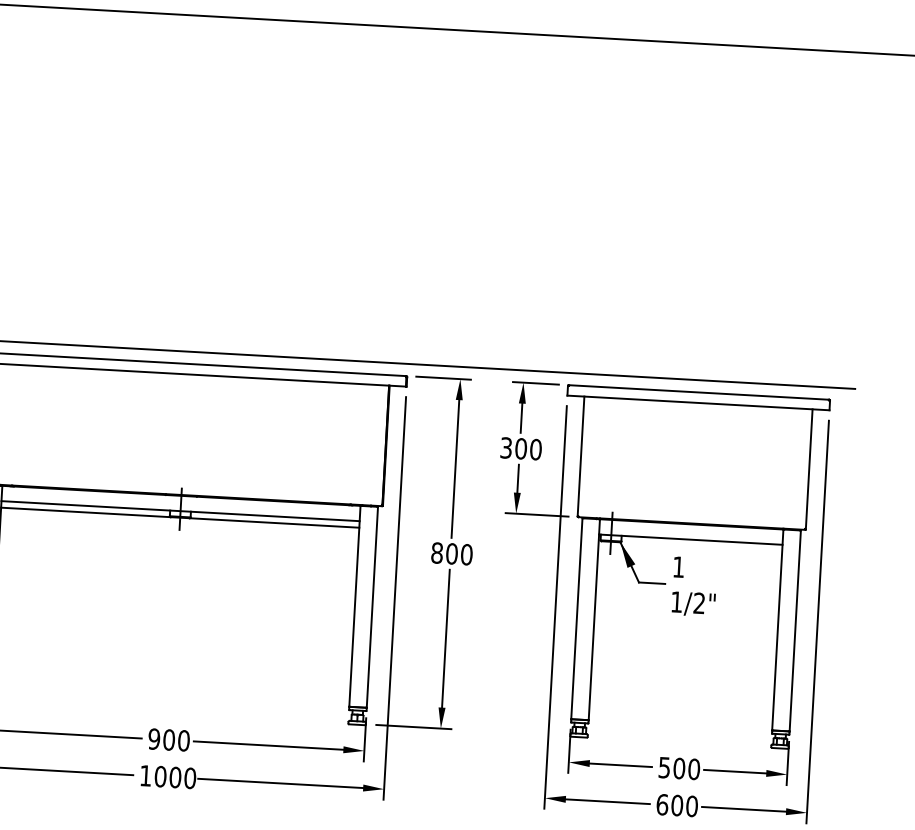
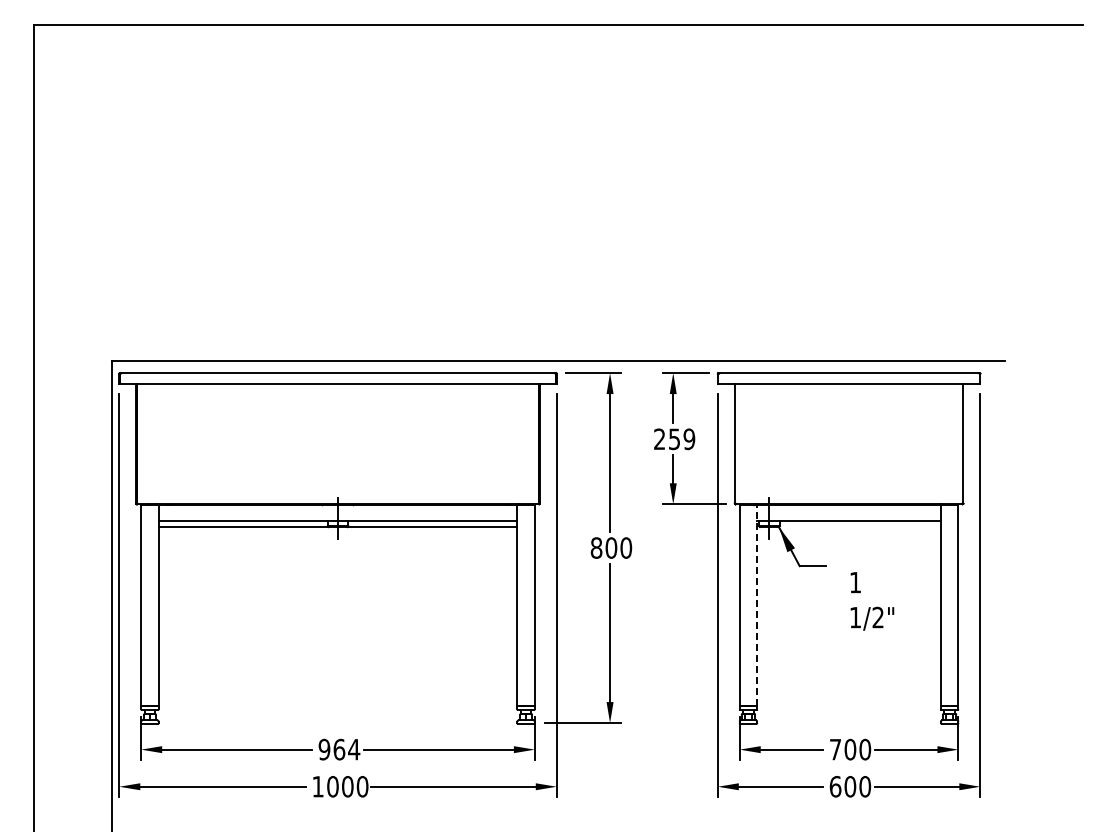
text: (521, 449) -> (674, 439), 300 -> 259
text: (694, 586) -> (872, 601), moved
line: (594, 619) -> (757, 605), solid -> dashed
text: (176, 740) -> (346, 749), 900 -> 964
text: (664, 767) -> (835, 749), 500 -> 700

